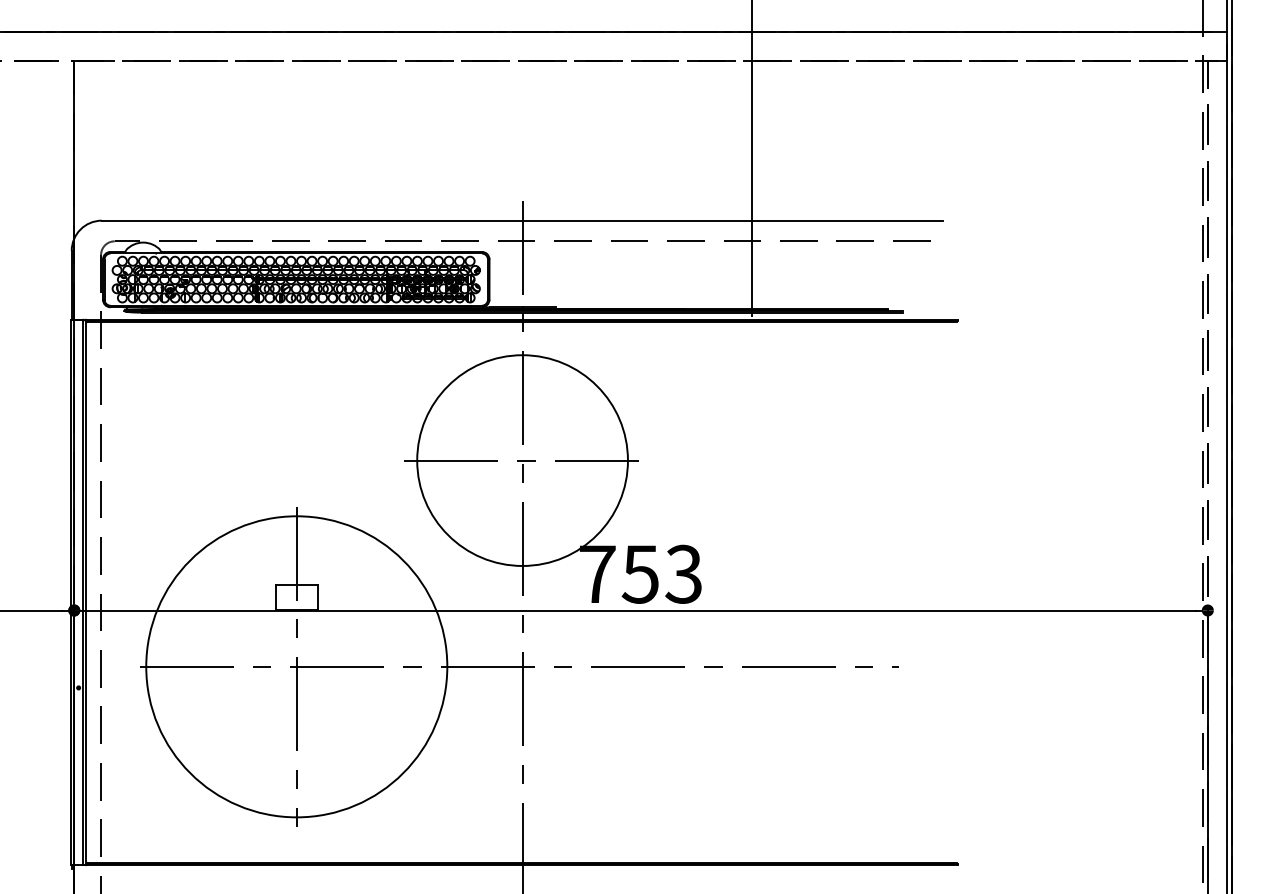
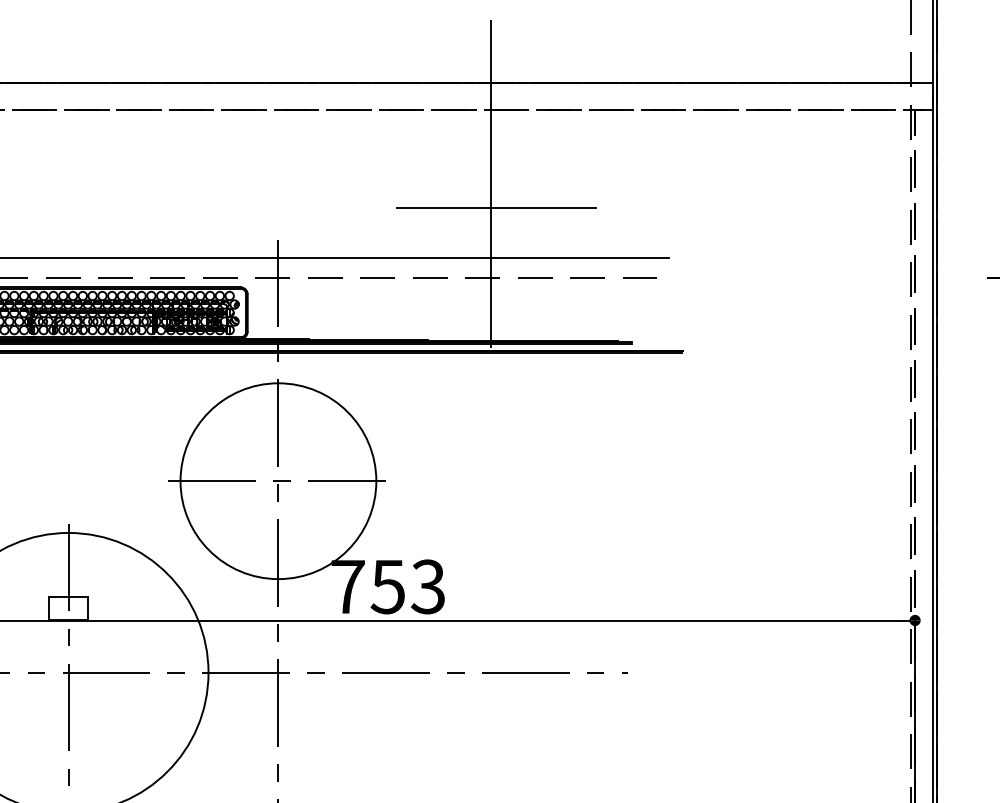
line: (756, 166) -> (495, 207), added

